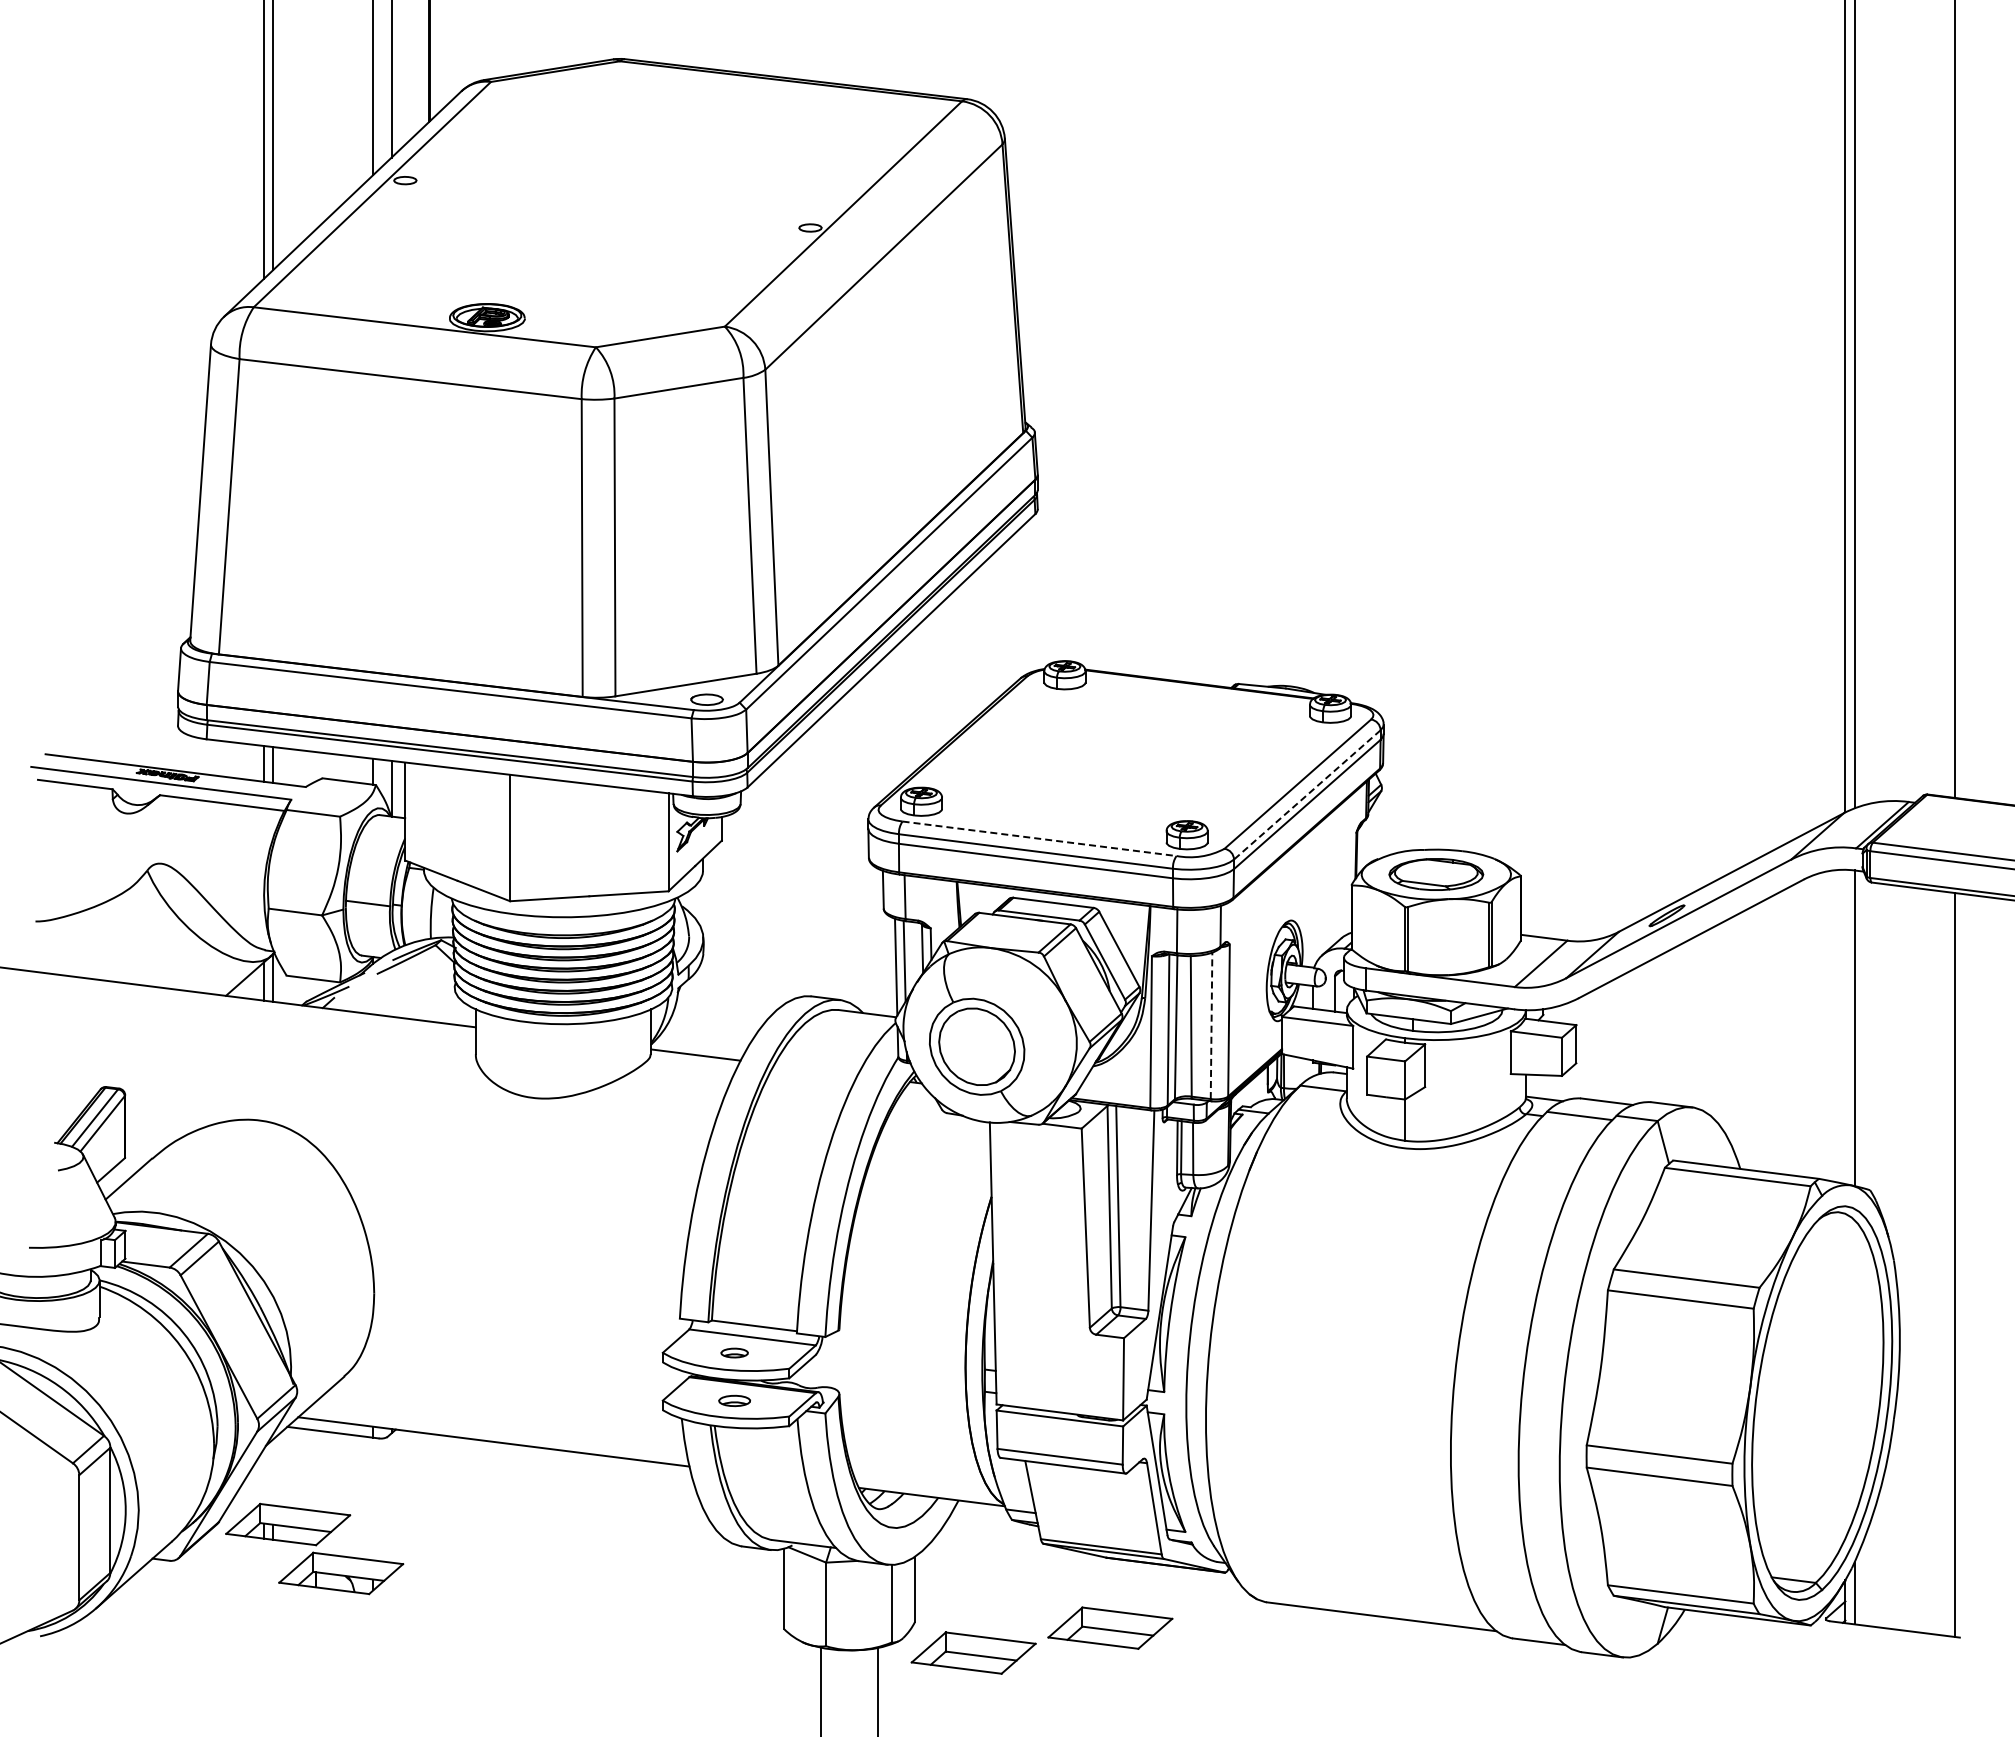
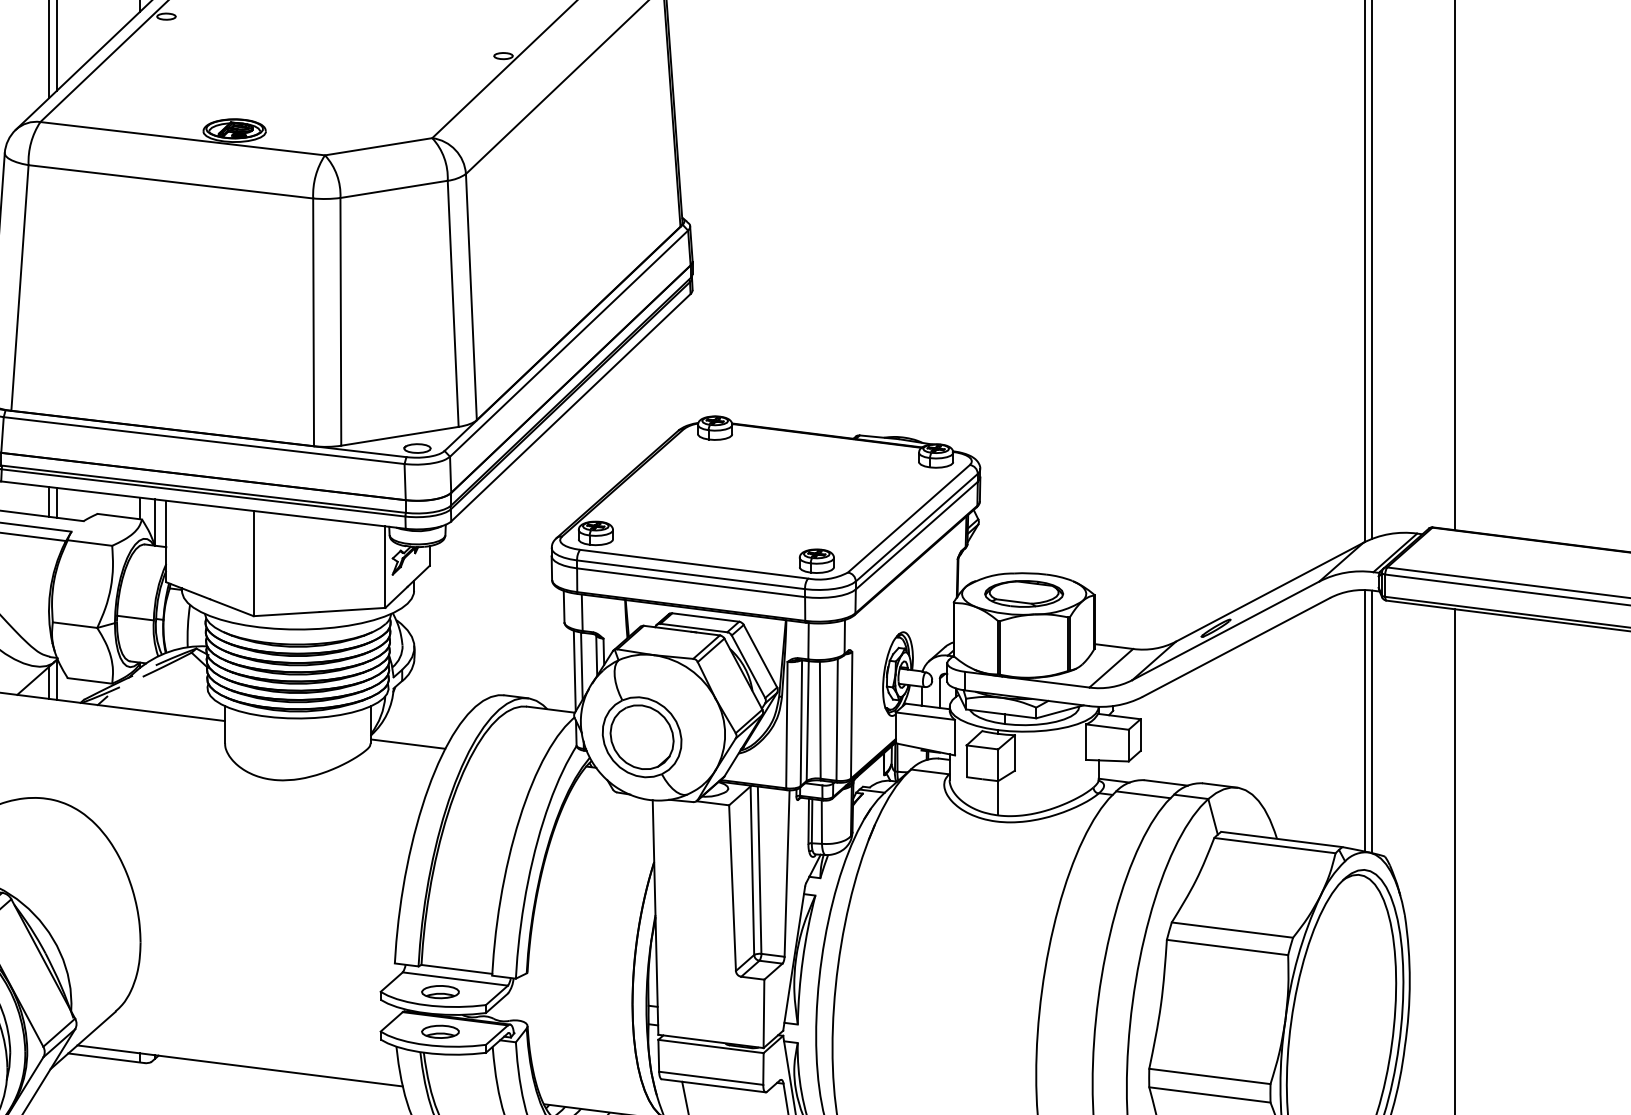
line: (1307, 794) -> (916, 527), dashed -> solid
line: (1040, 838) -> (694, 563), dashed -> solid
line: (1211, 1025) -> (837, 719), dashed -> solid
line: (1845, 1026) -> (1364, 720), added
part: (734, 1352) -> (440, 991), size x1.67
part: (734, 1400) -> (440, 1031), size x1.43

